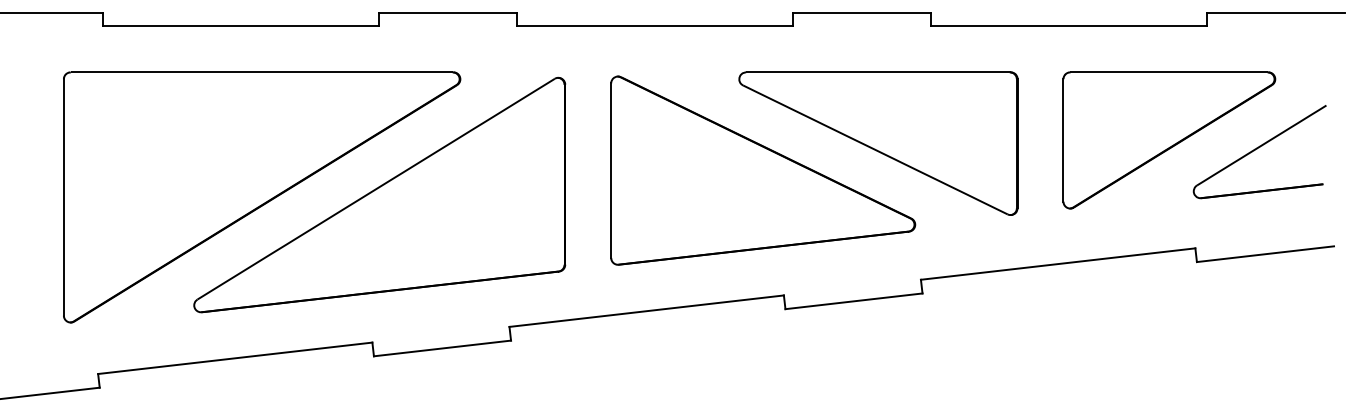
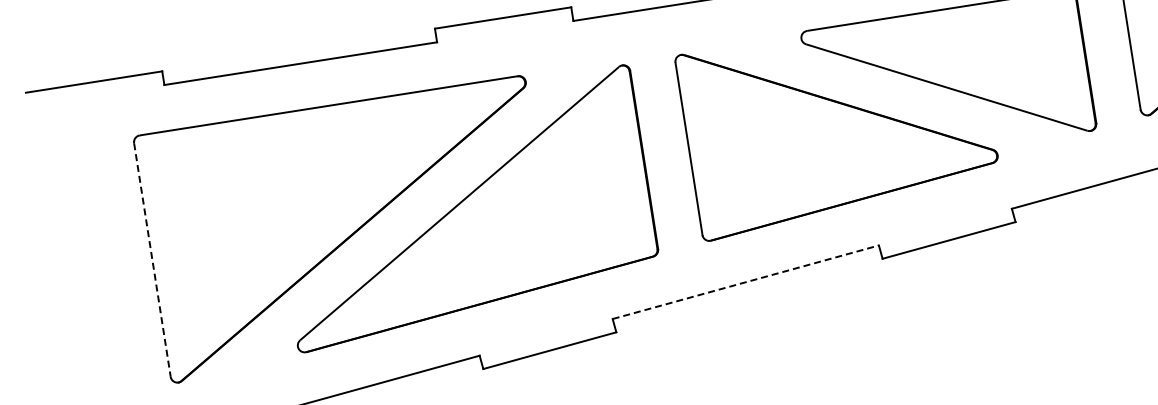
line: (63, 197) -> (152, 260), solid -> dashed
line: (647, 311) -> (746, 282), solid -> dashed

